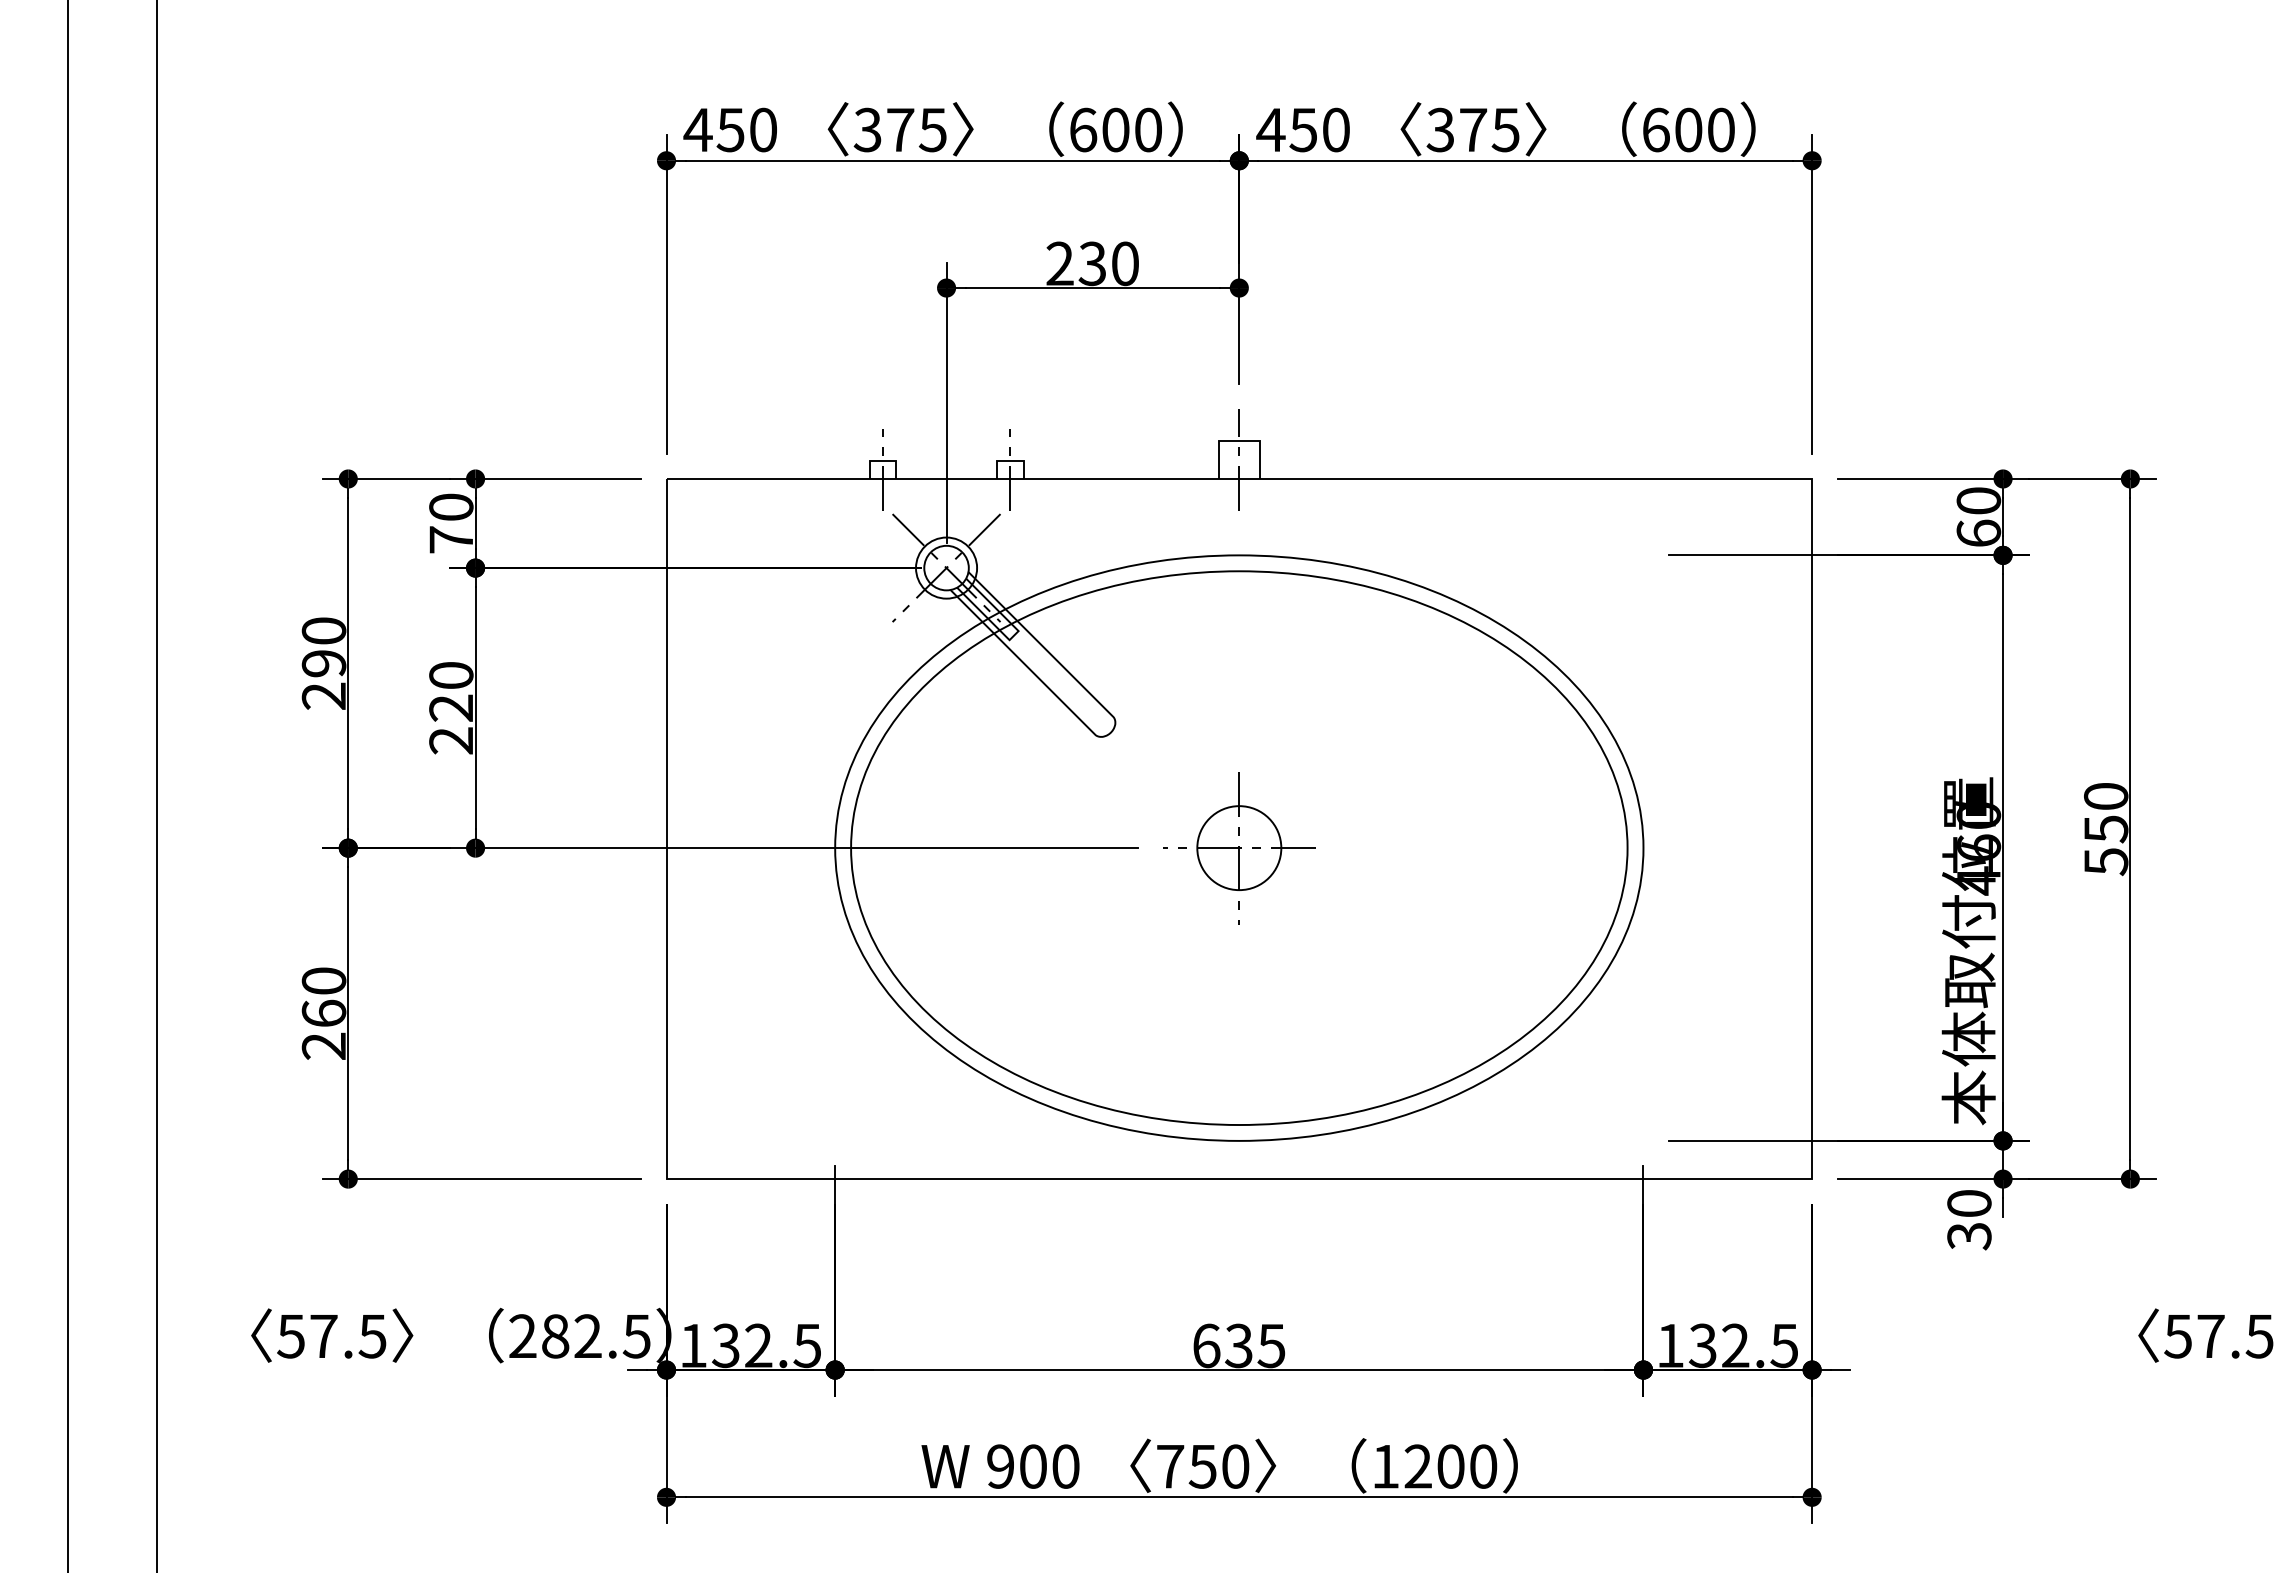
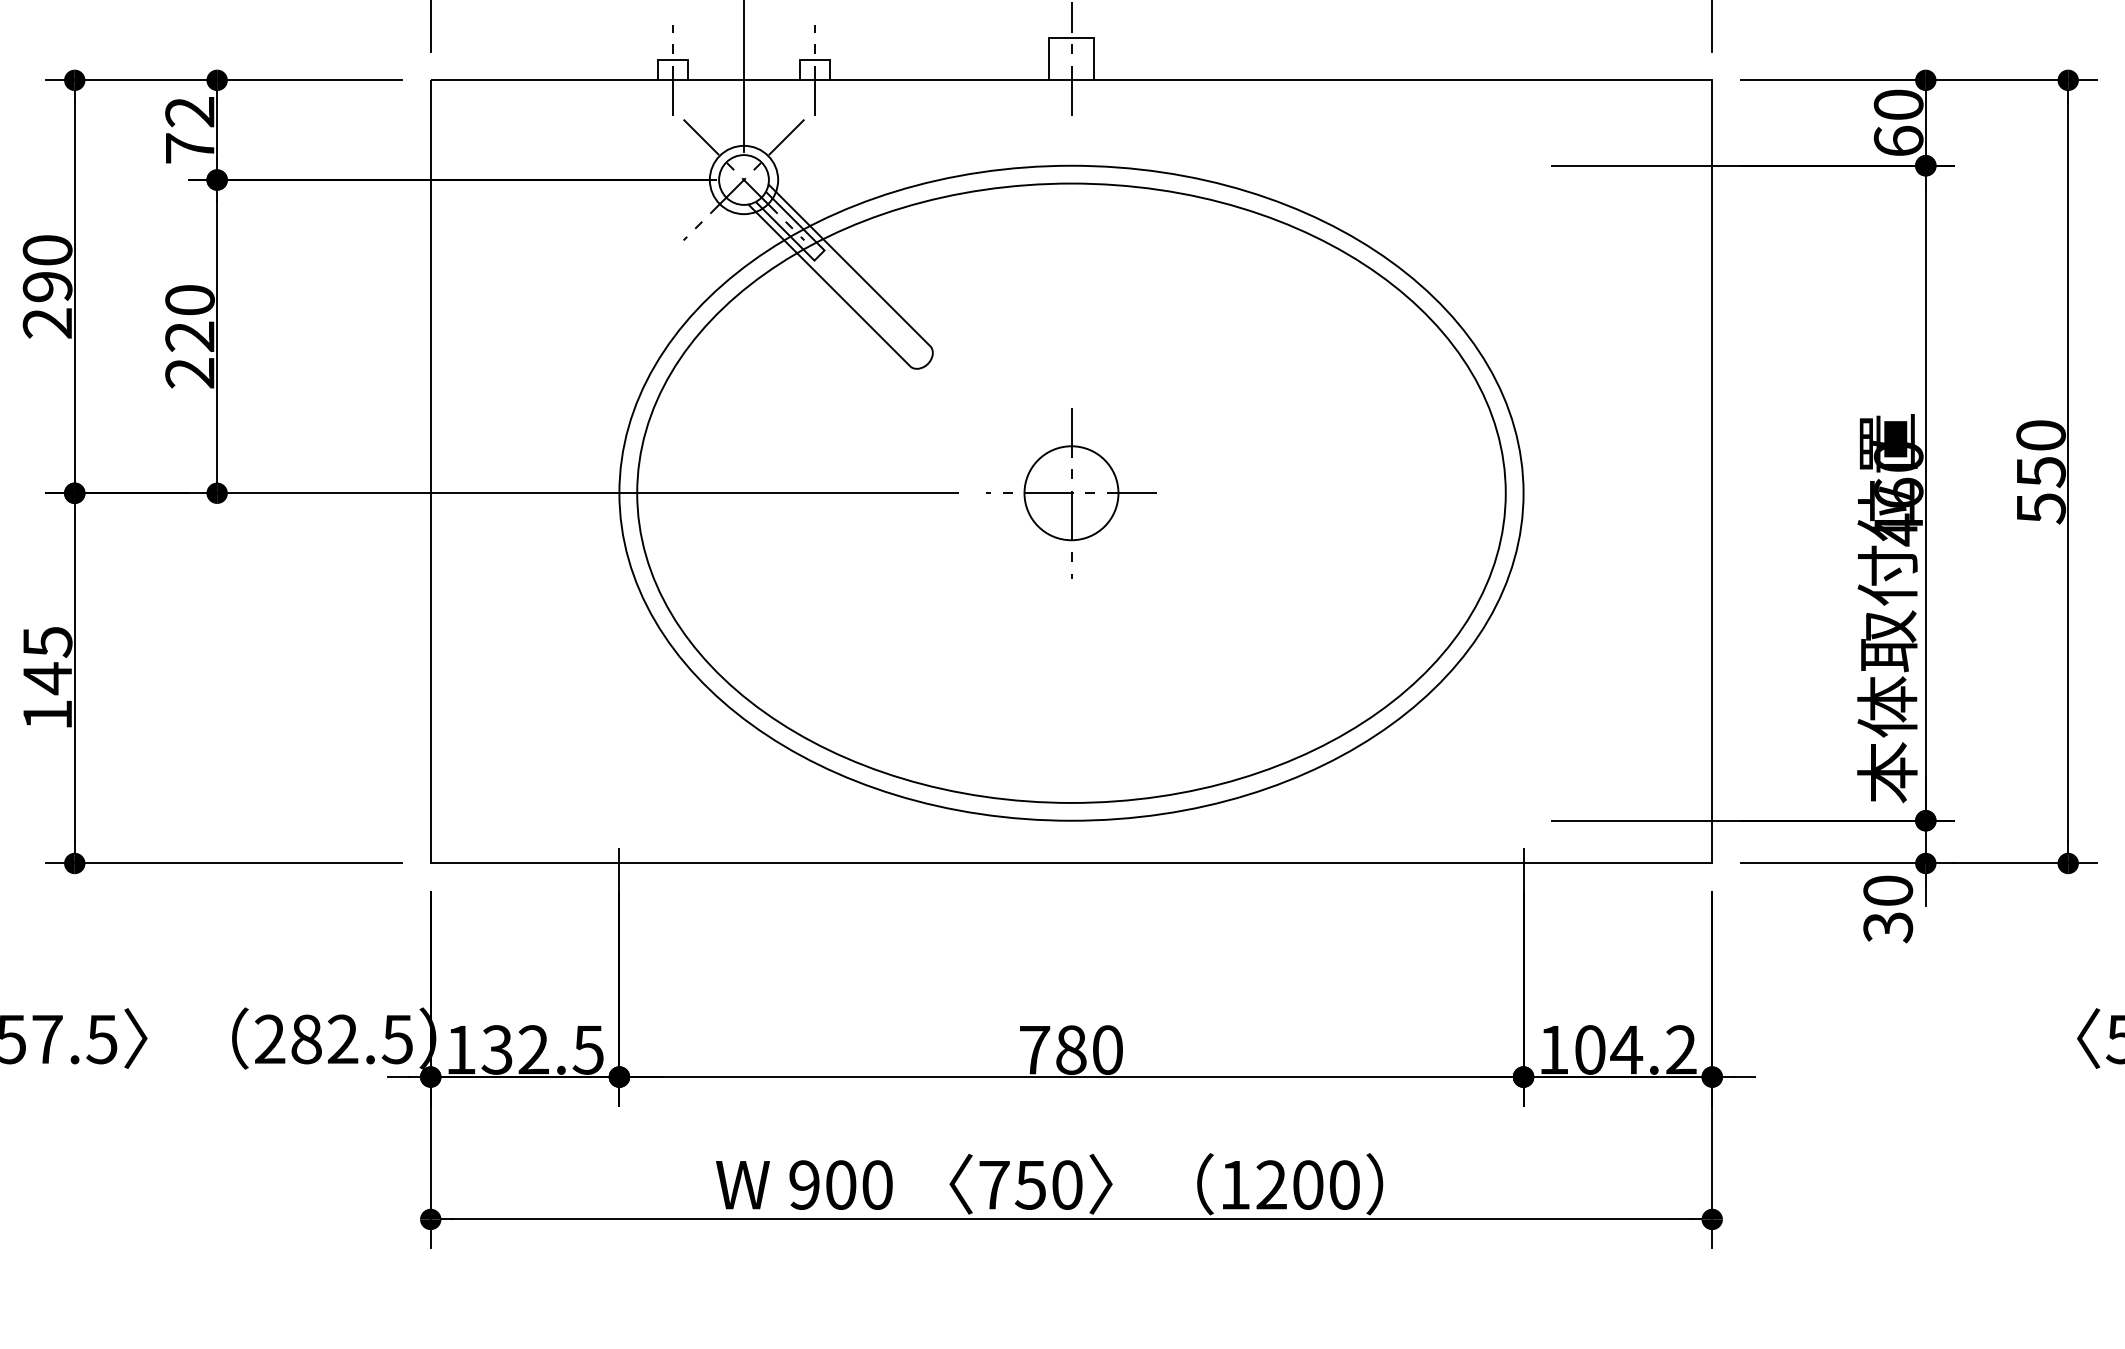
text: (451, 506) -> (190, 111), 70 -> 72
text: (323, 1013) -> (47, 678), 260 -> 145
text: (1239, 1345) -> (1071, 1049), 635 -> 780
text: (1743, 1345) -> (1635, 1049), 132.5 -> 104.2

